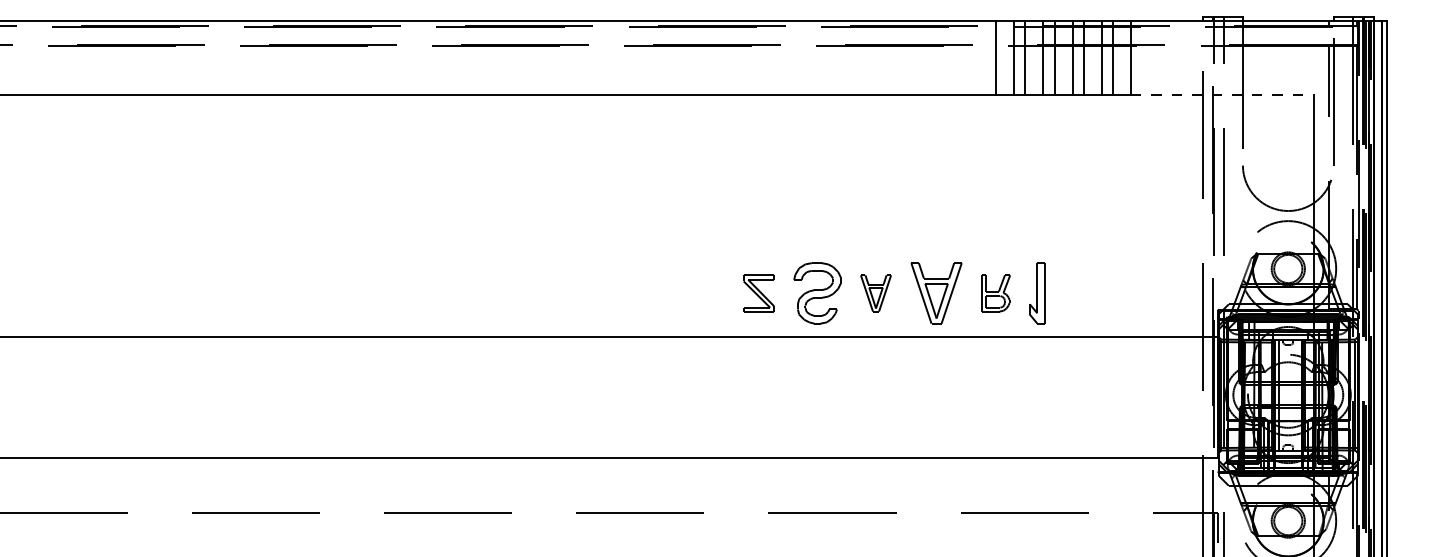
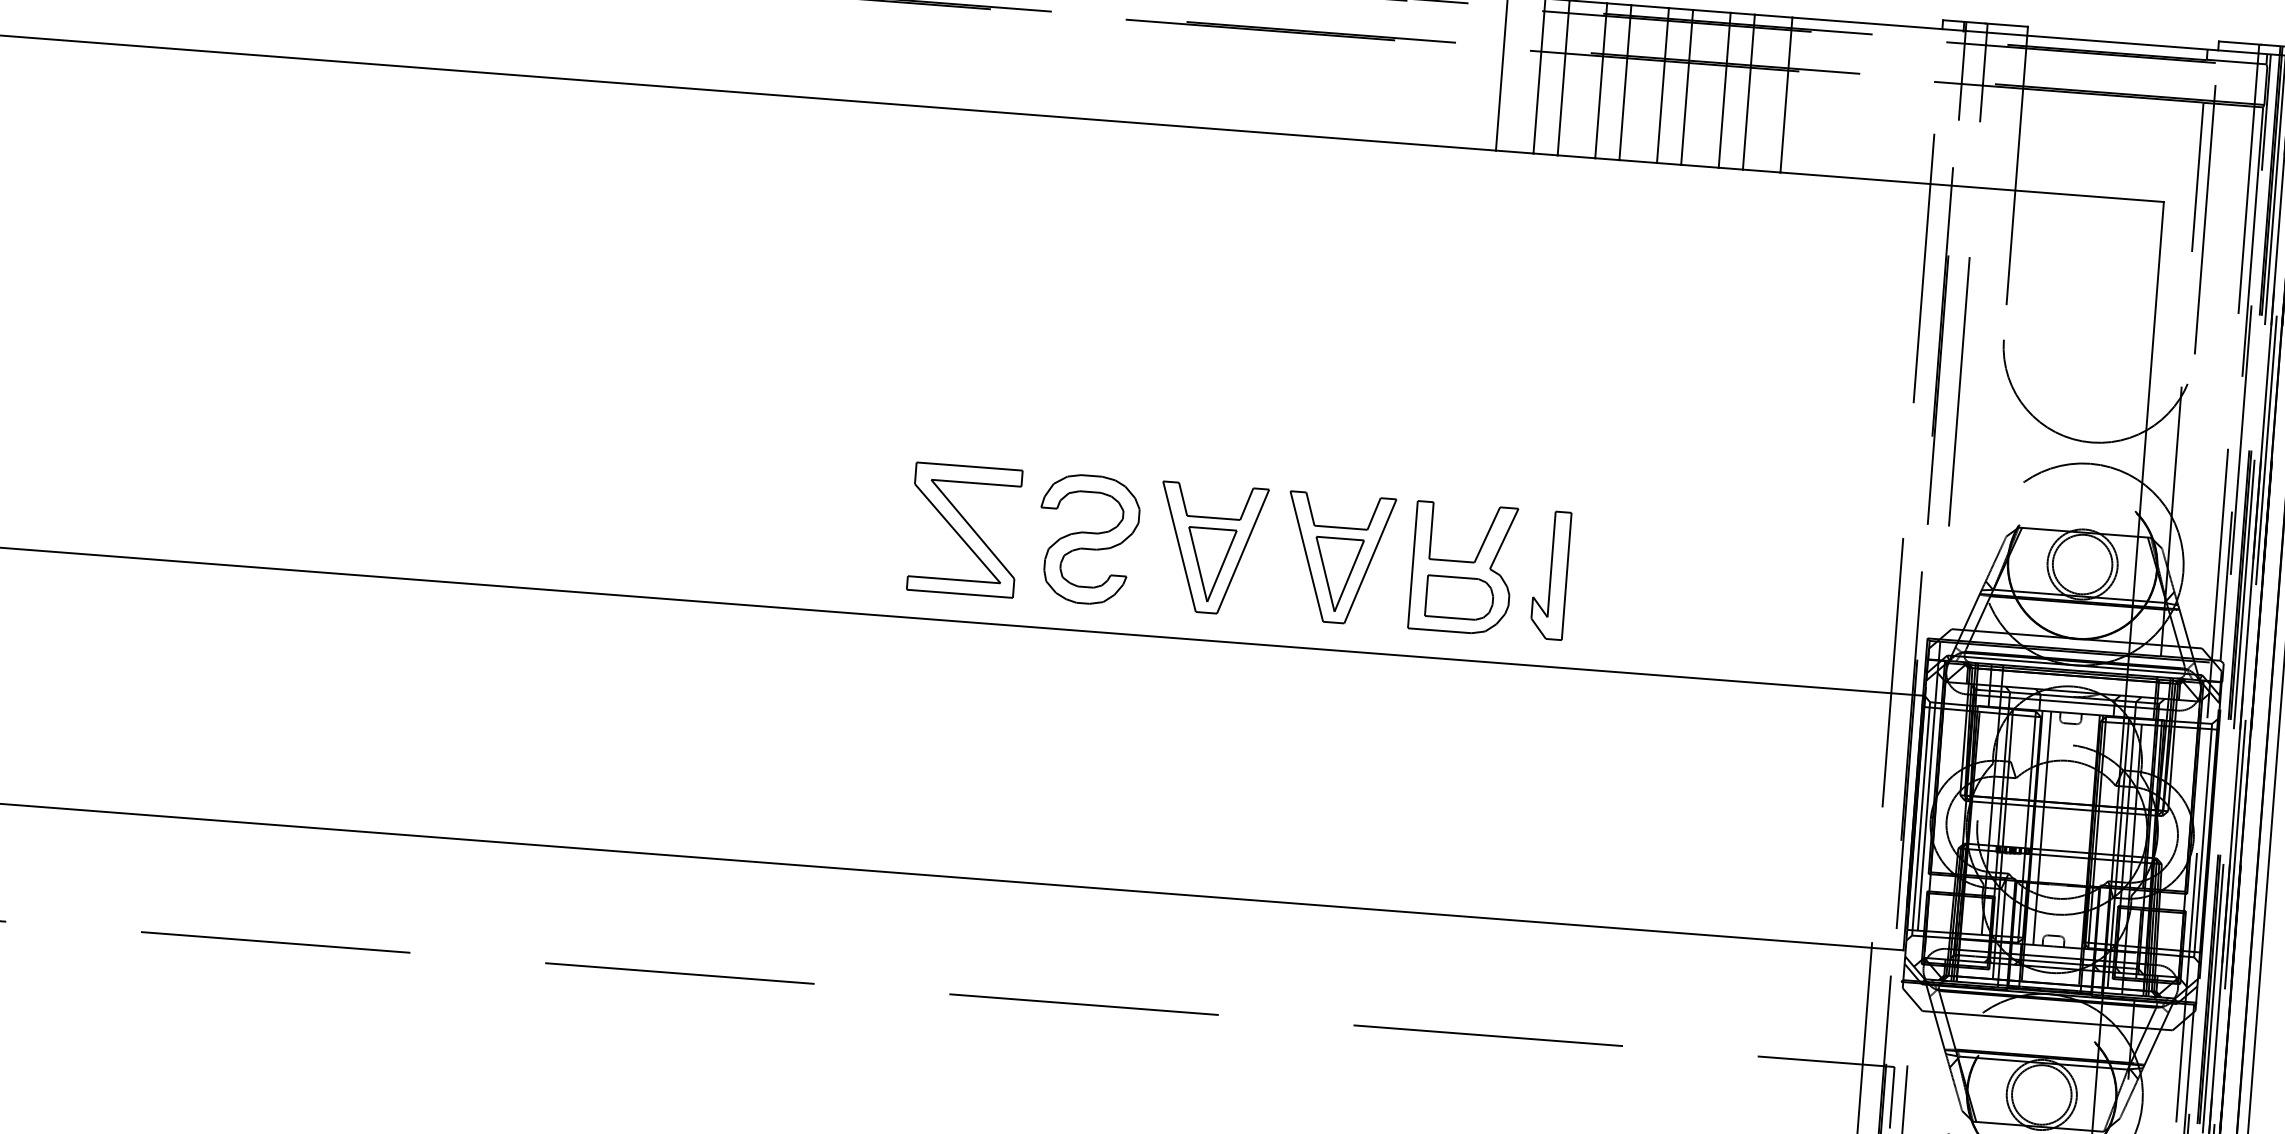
line: (1222, 94) -> (1972, 186), dashed -> solid
part: (758, 293) -> (963, 530), size x1.67
part: (875, 293) -> (1210, 549), size x1.67
part: (995, 293) -> (1462, 568), size x1.67

